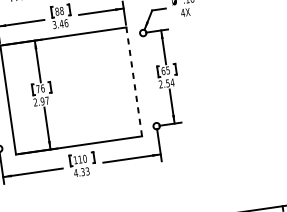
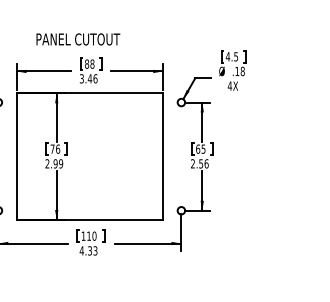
line: (134, 81) -> (163, 156), dashed -> solid
text: (172, 82) -> (206, 163), 2.54 -> 2.56
text: (47, 100) -> (61, 163), 2.97 -> 2.99

